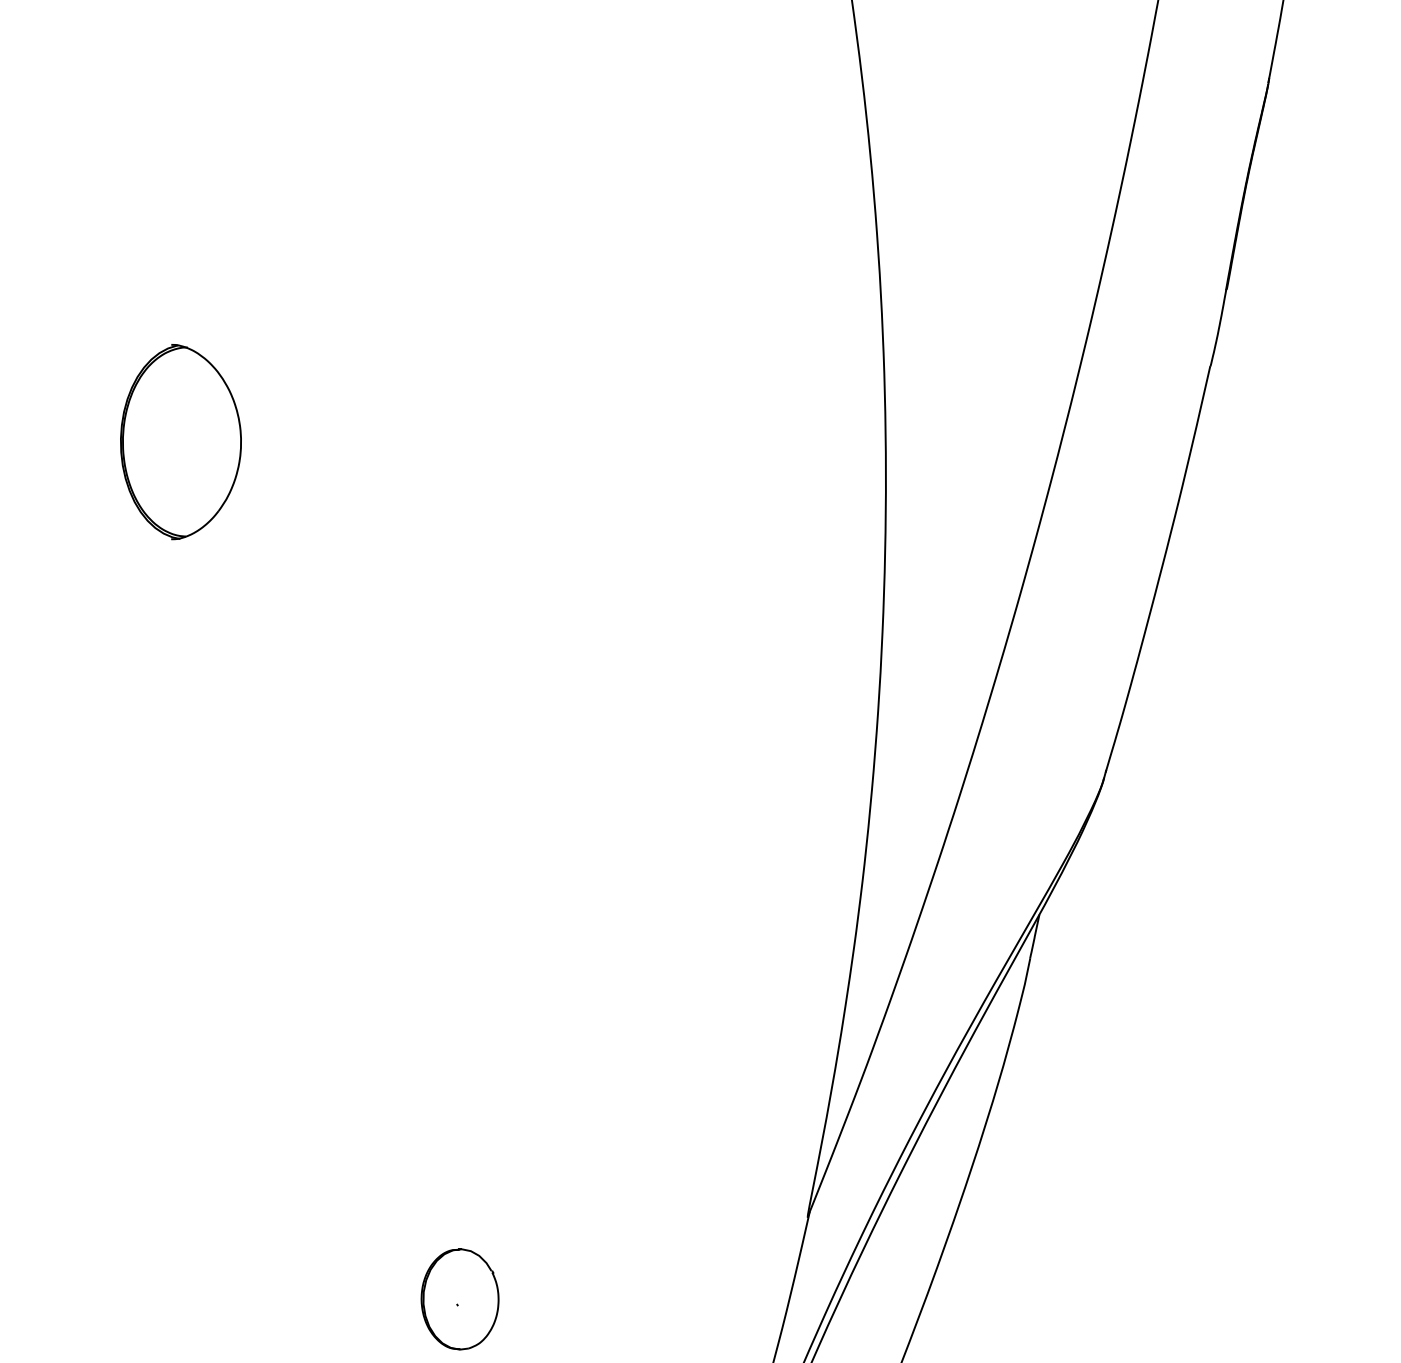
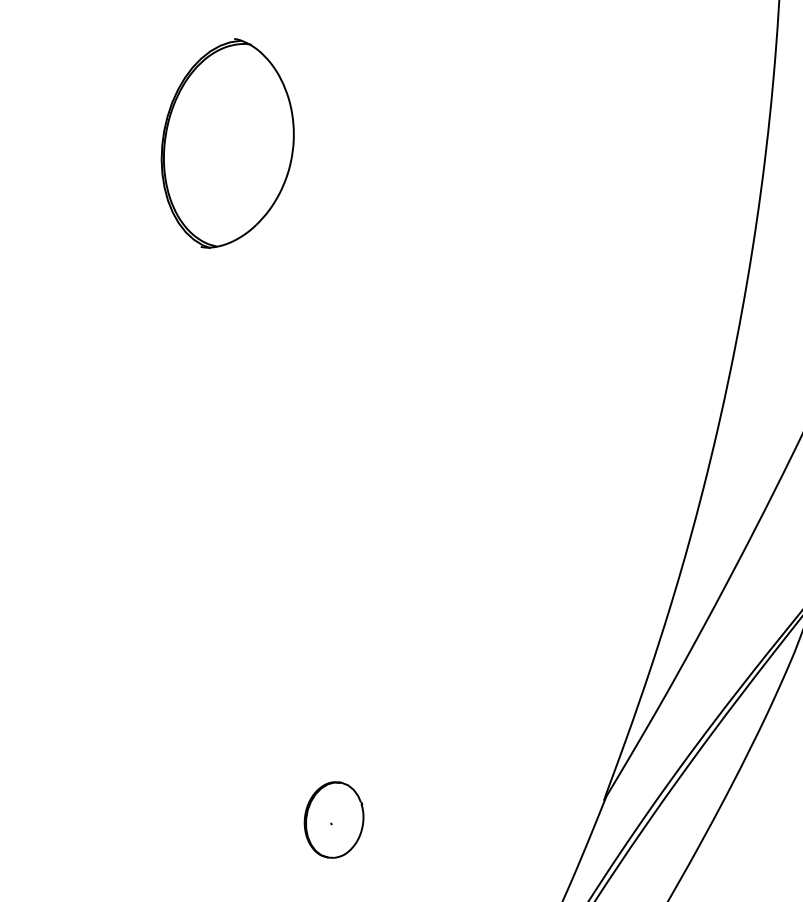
part: (180, 441) -> (227, 144), size x1.43

